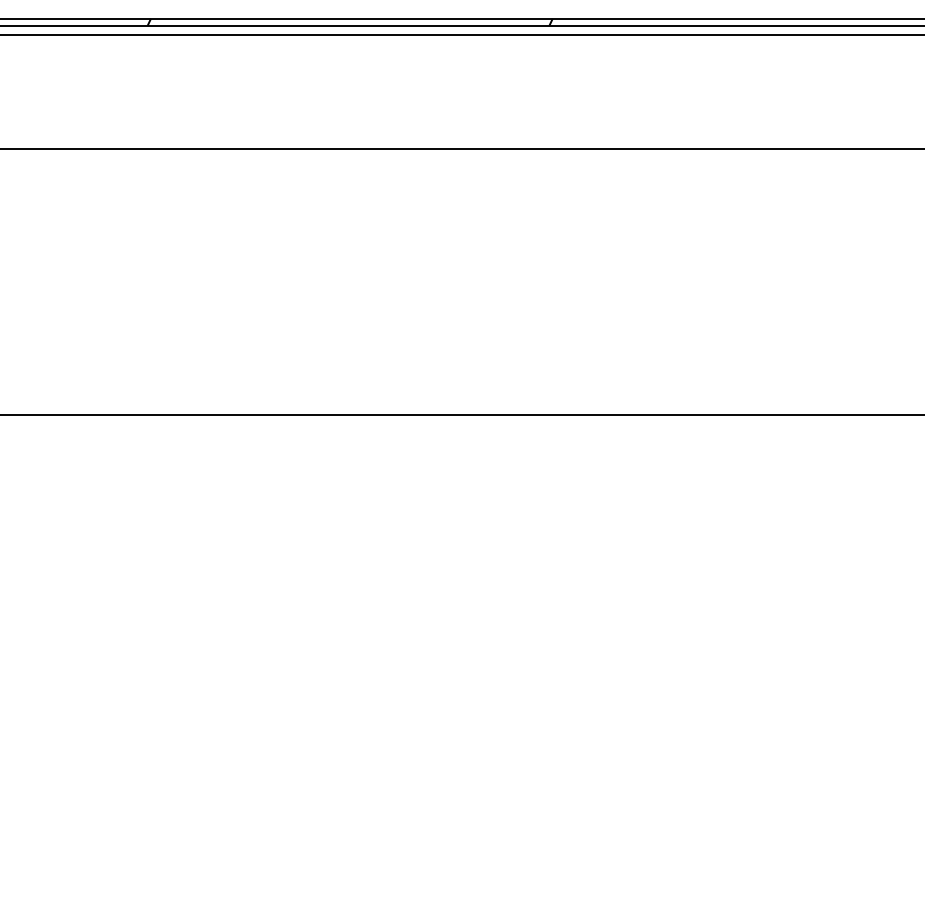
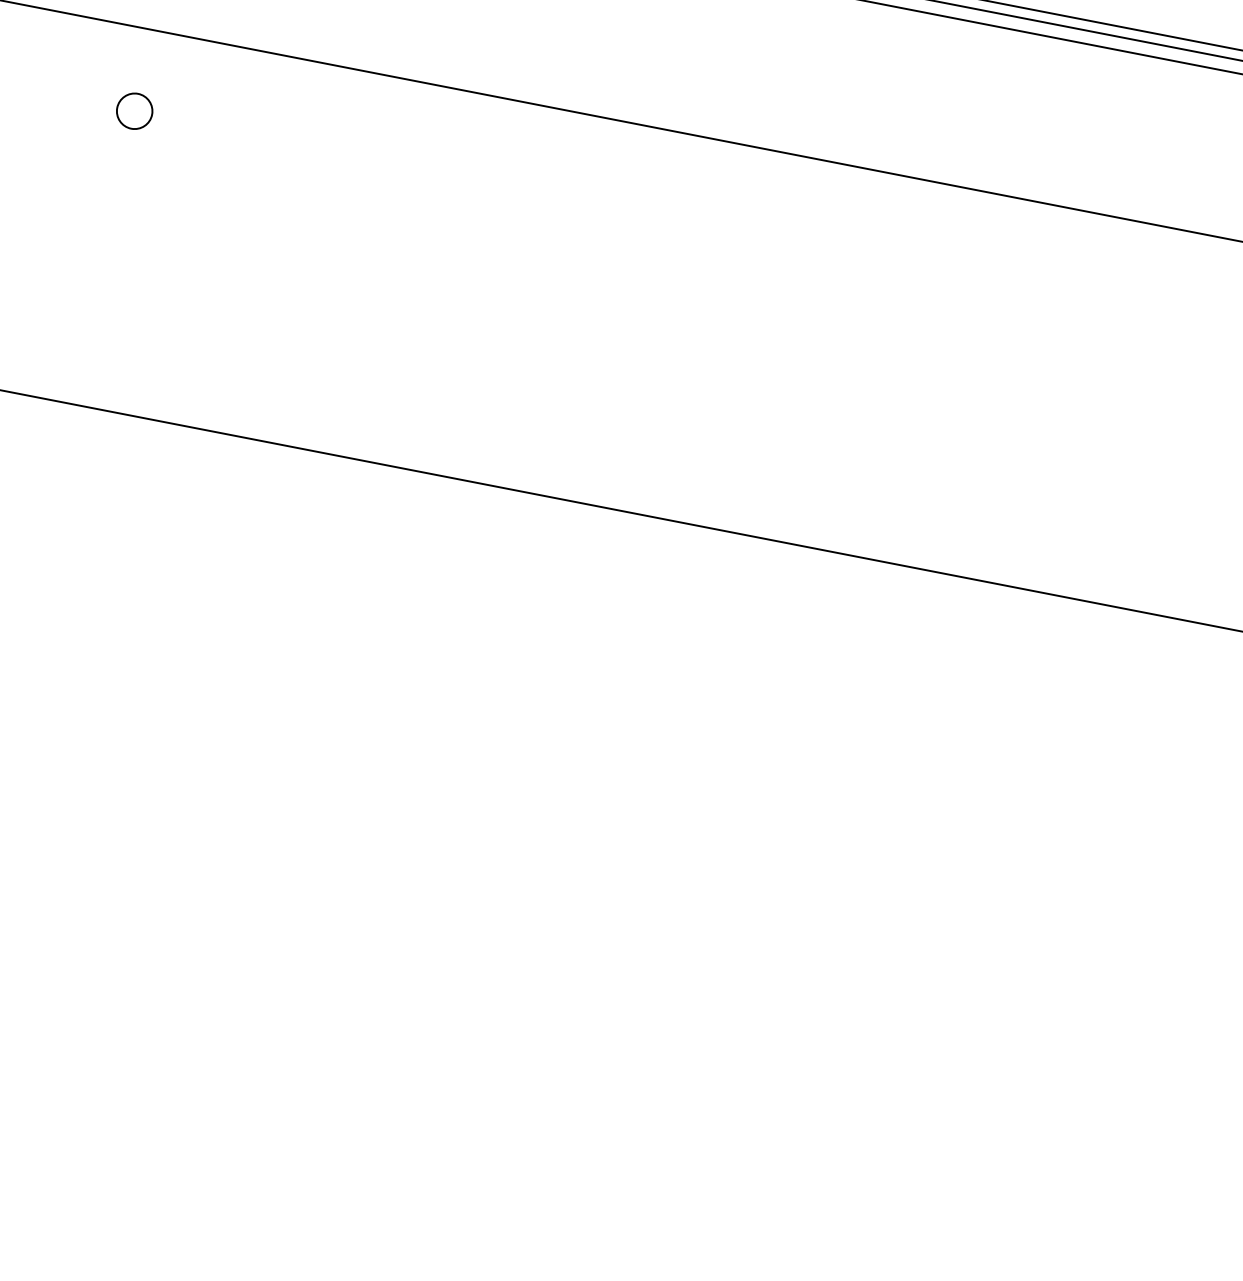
circle: (84, 206) -> (134, 110), added

